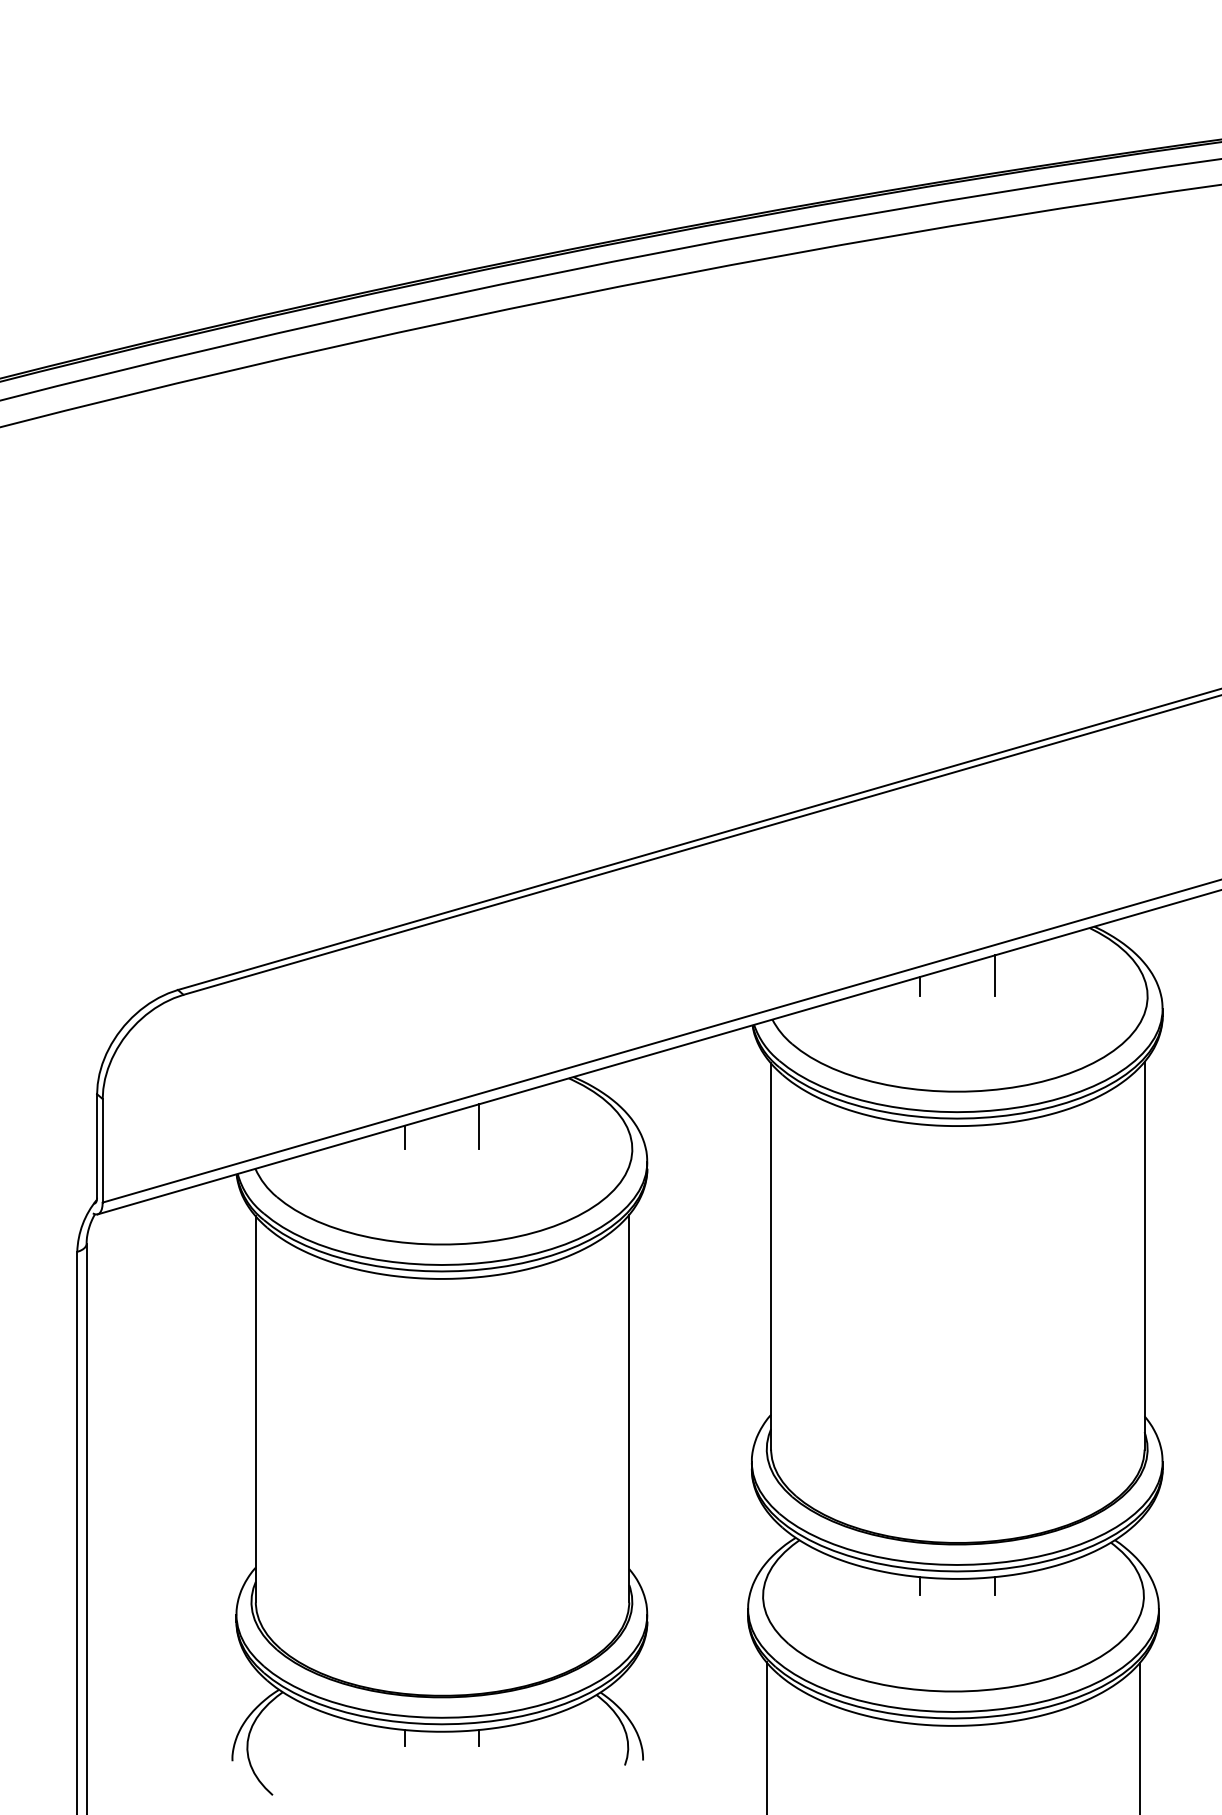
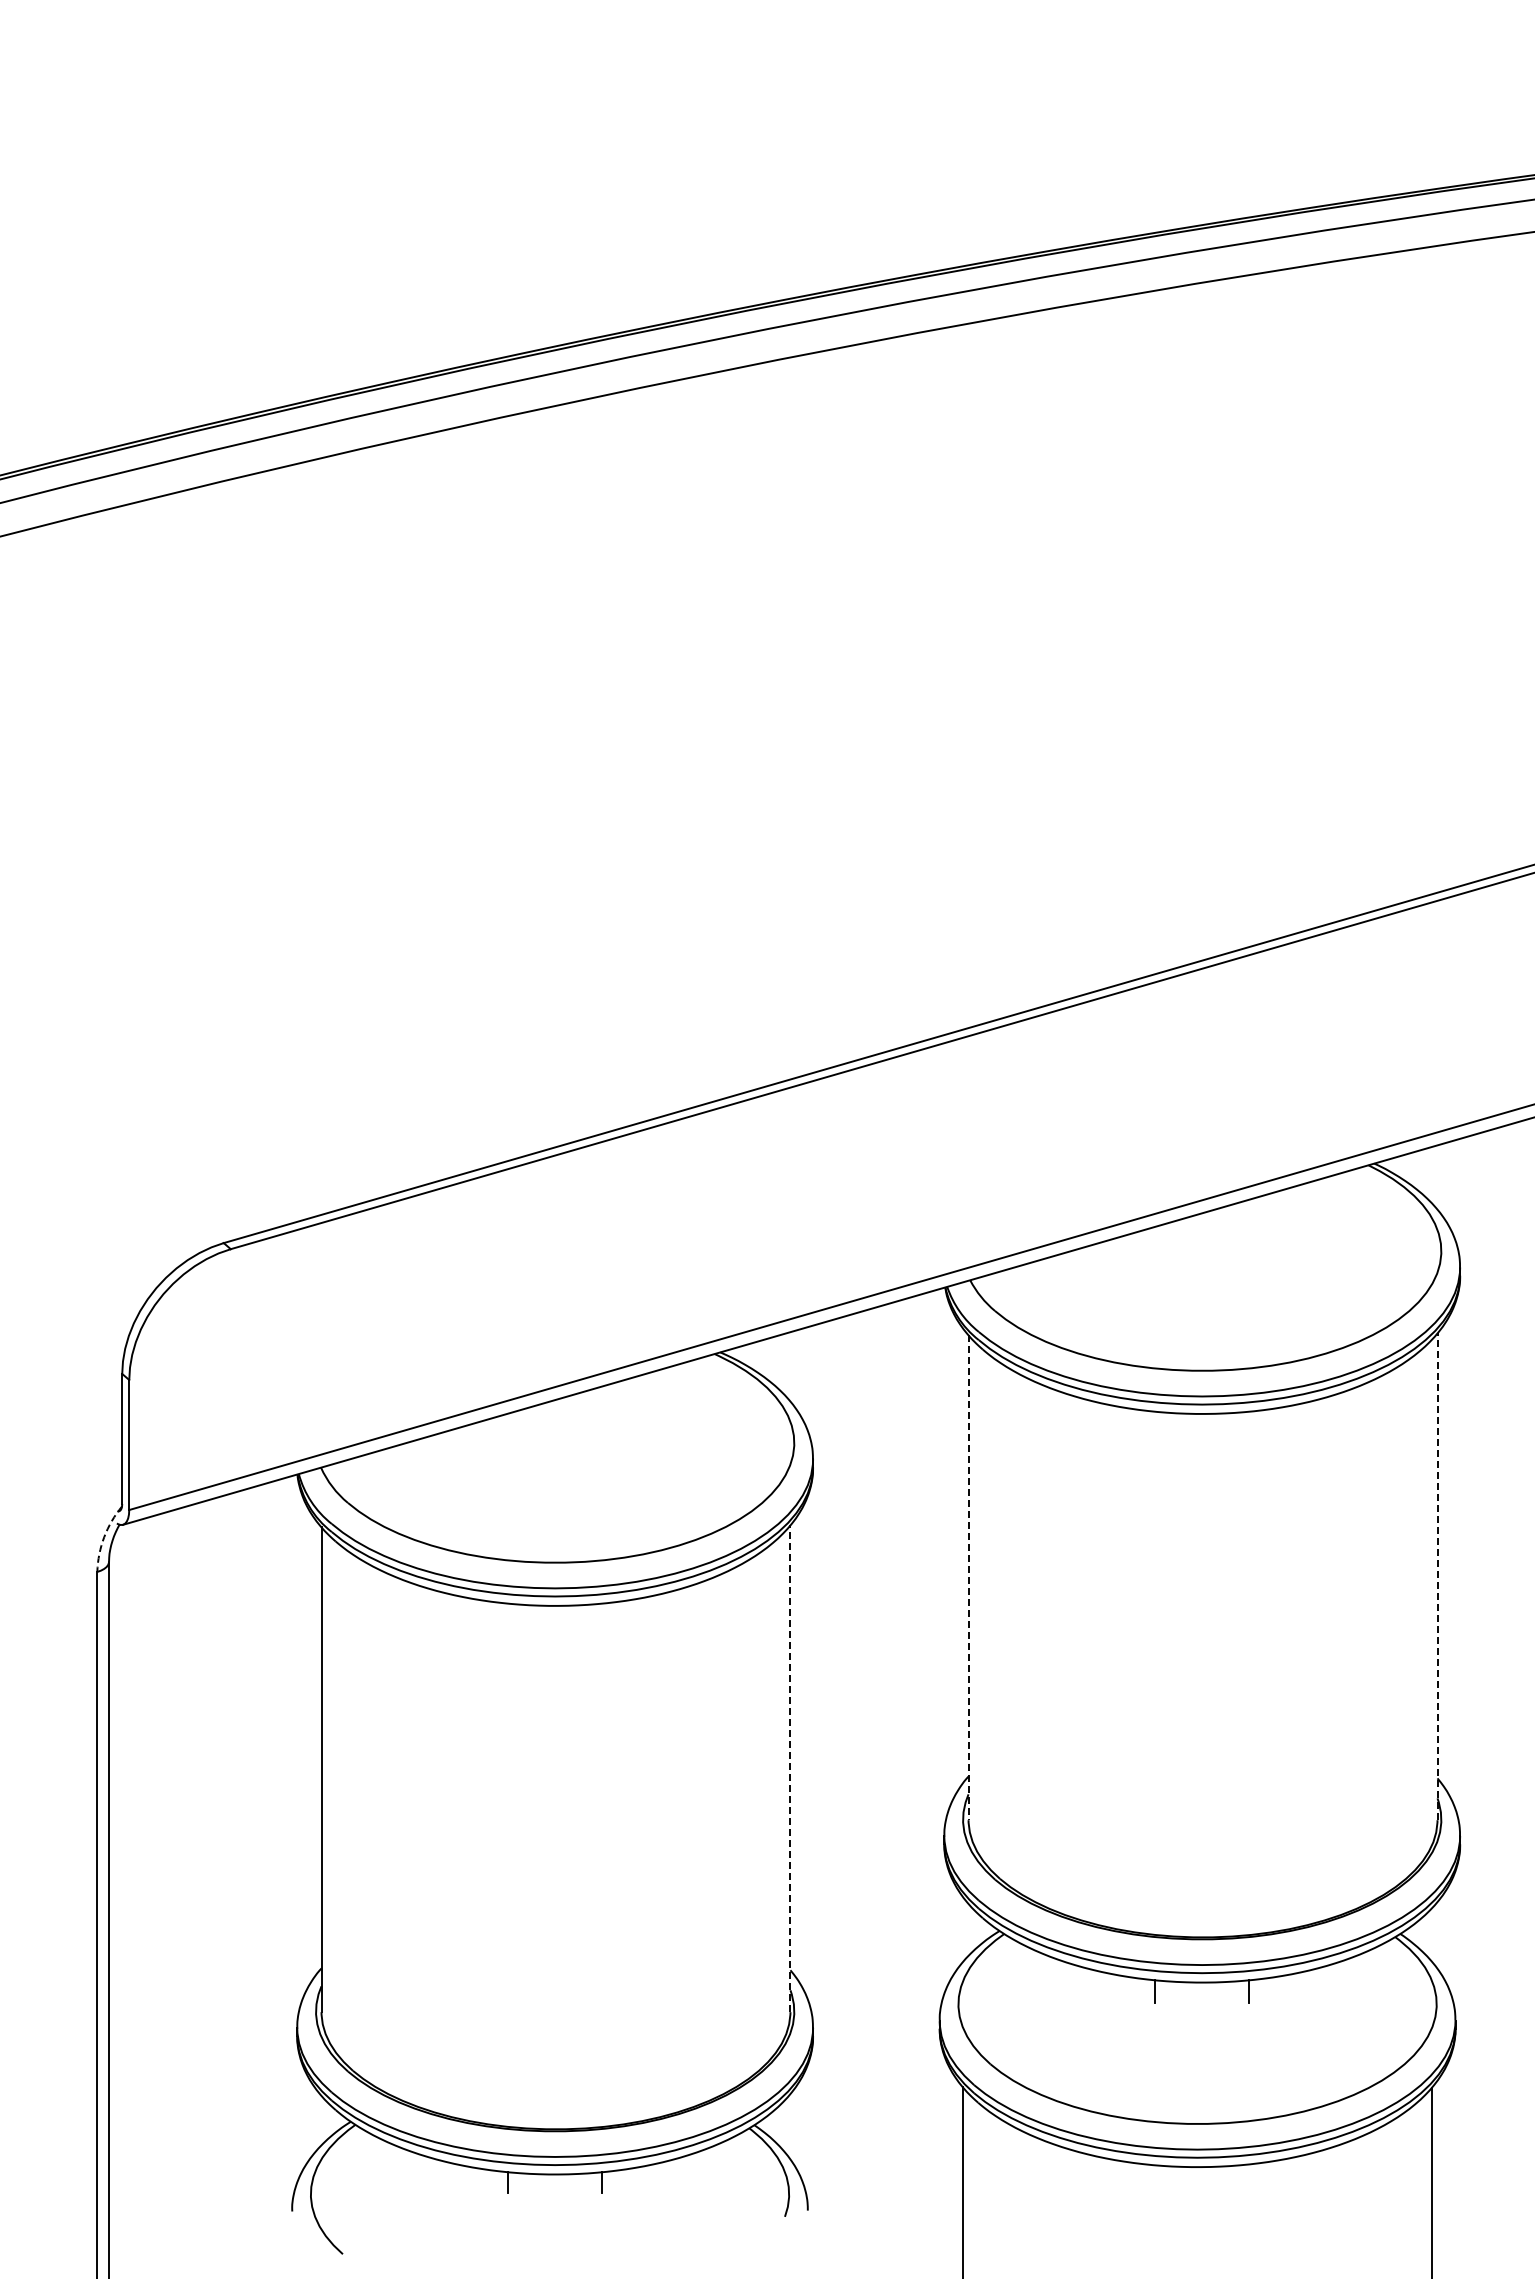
line: (994, 975) -> (1249, 1225), removed
line: (920, 986) -> (1155, 1238), removed
line: (479, 1126) -> (602, 1414), removed
line: (404, 1137) -> (508, 1428), removed
arc: (82, 1224) -> (104, 1537), solid -> dashed
line: (1144, 1255) -> (1437, 1576), solid -> dashed
line: (771, 1257) -> (968, 1578), solid -> dashed
line: (629, 1408) -> (790, 1768), solid -> dashed

